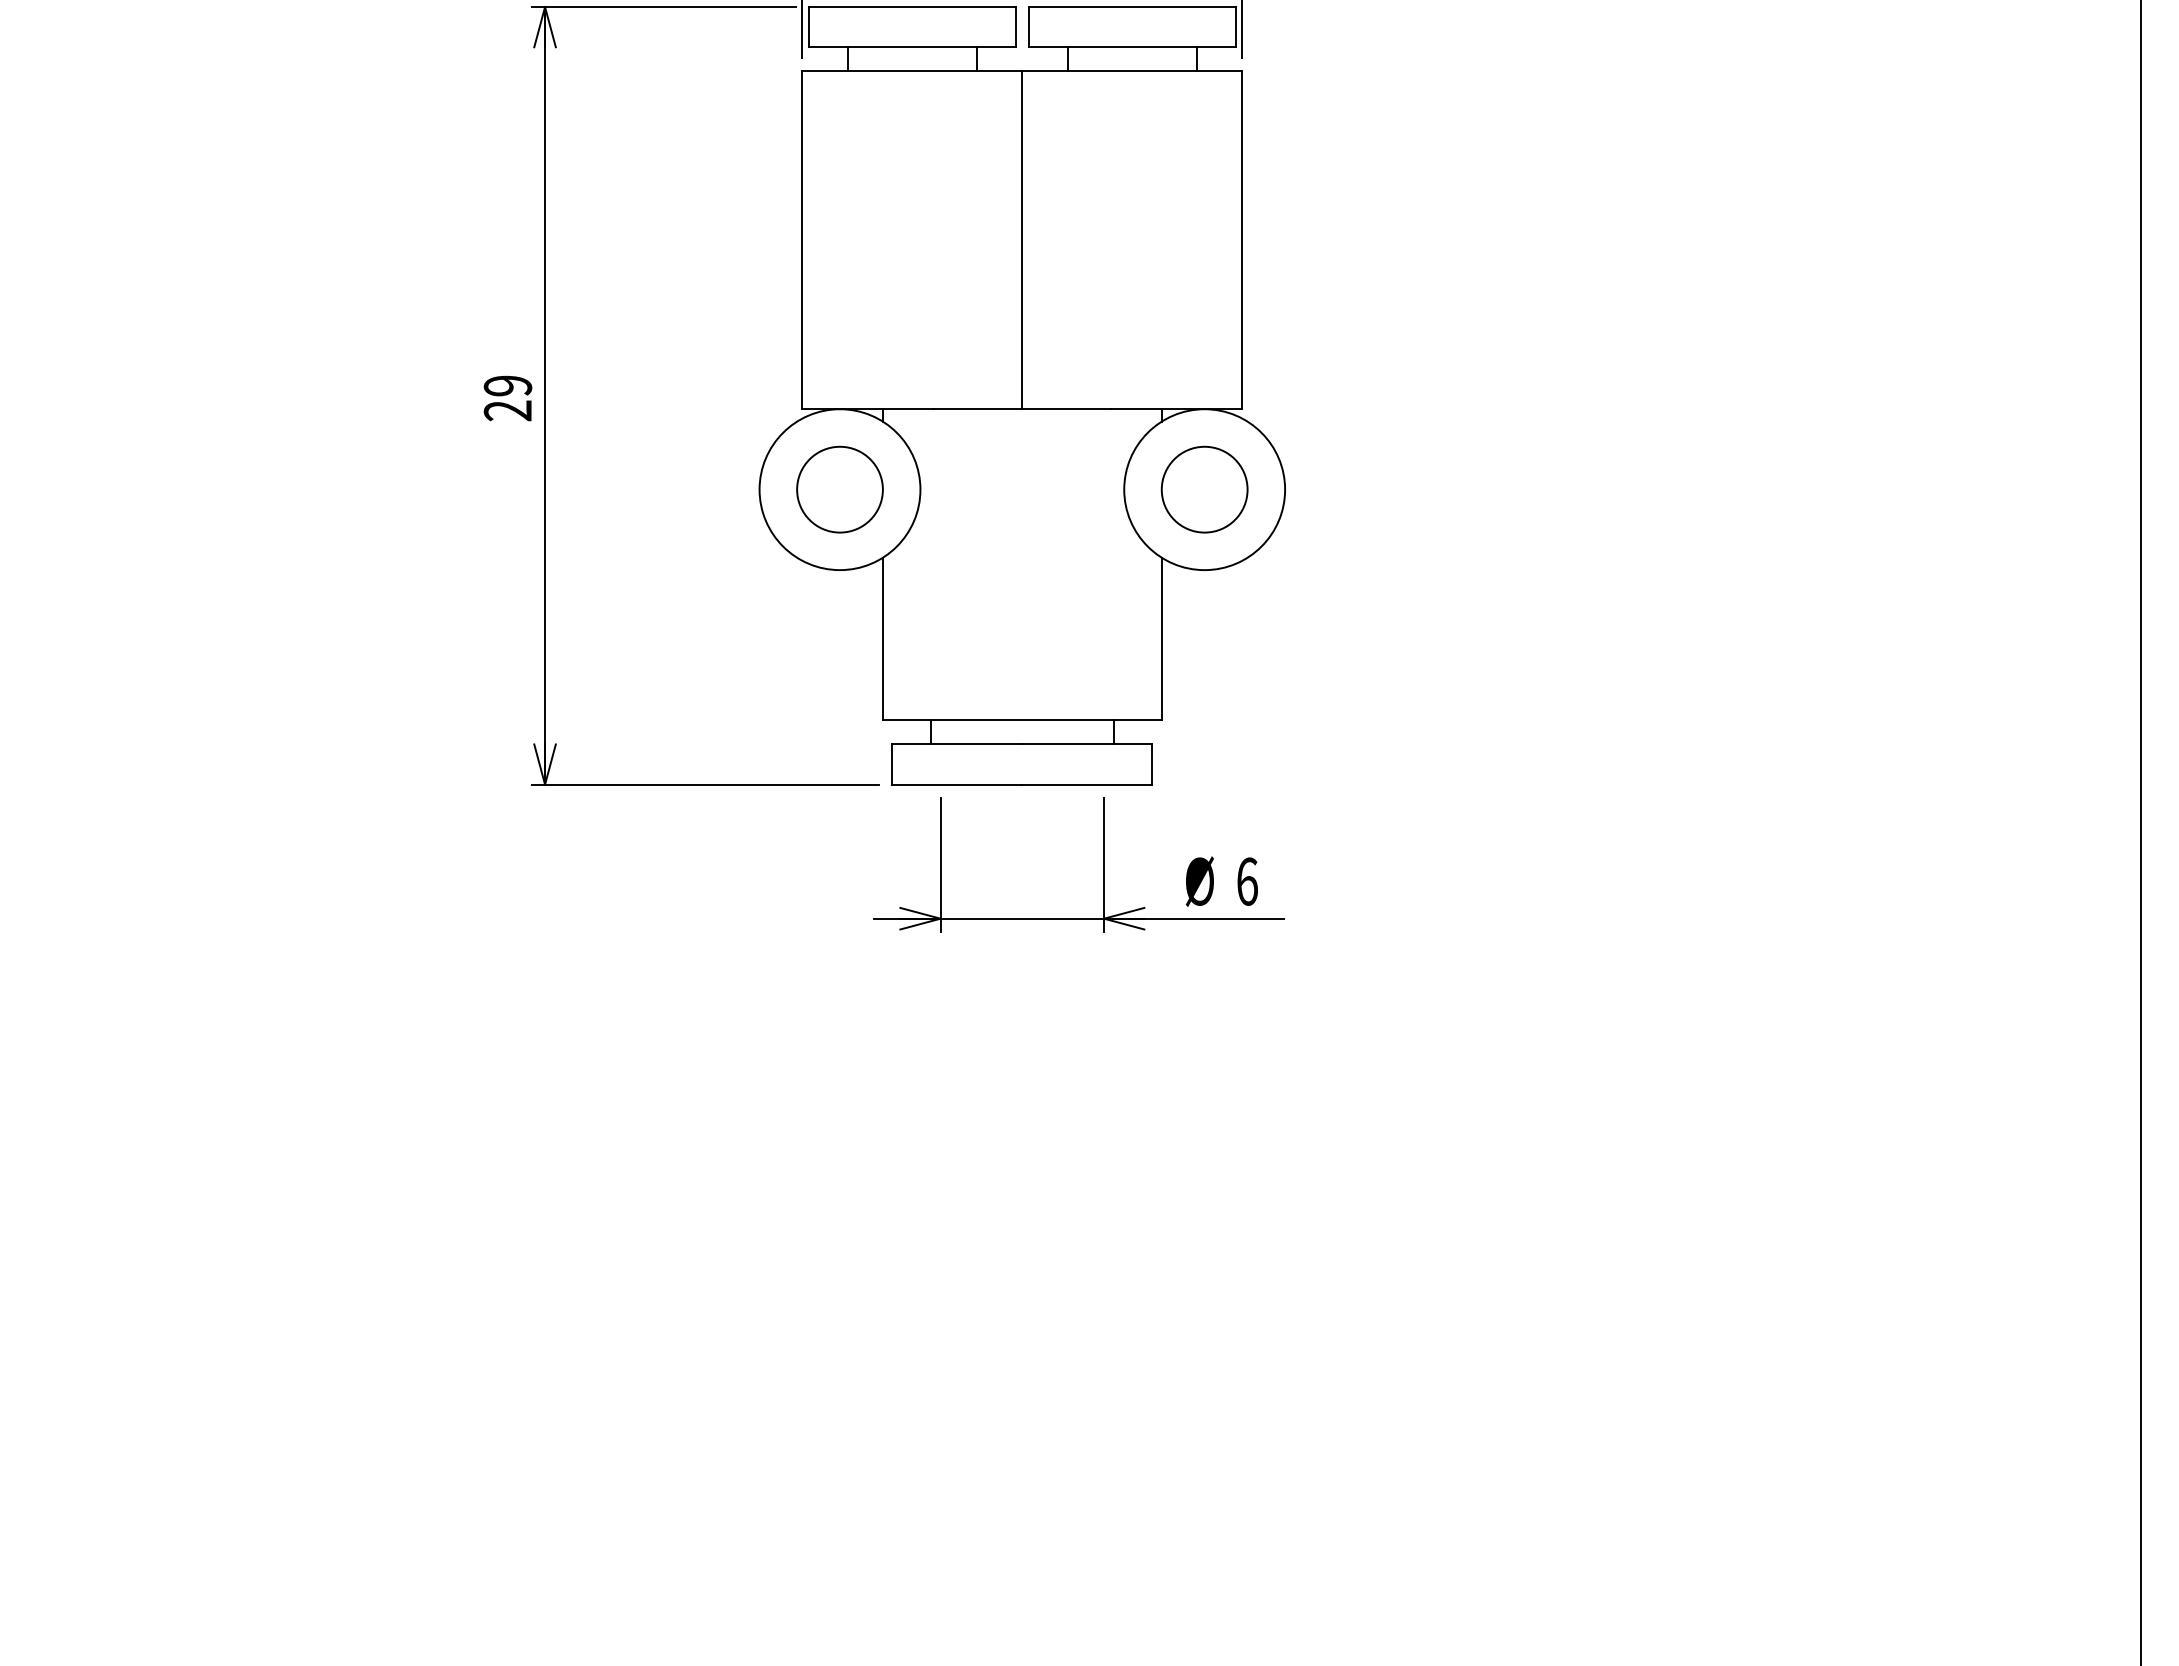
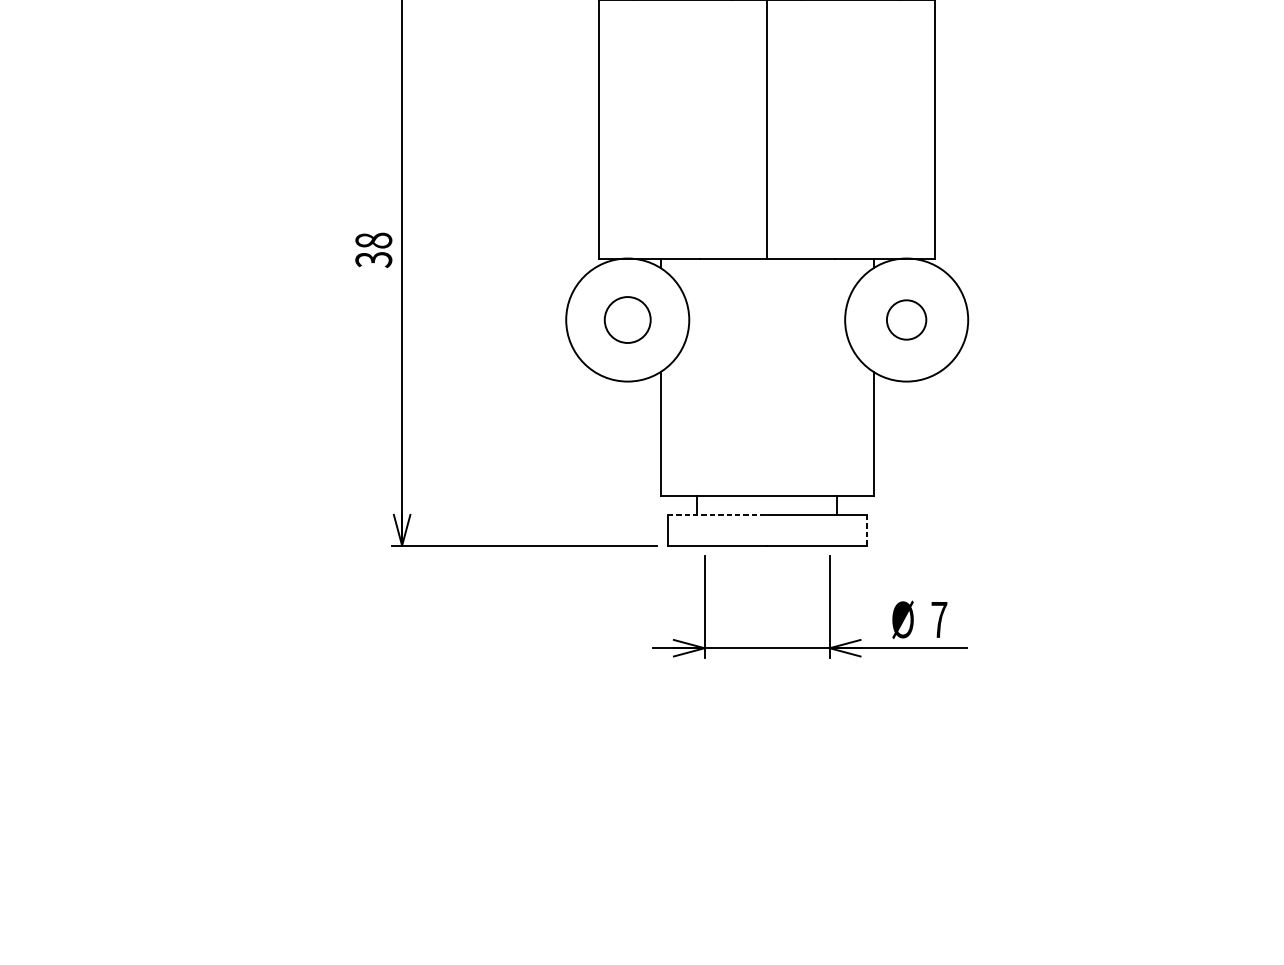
text: (507, 398) -> (373, 250), 29 -> 38
circle: (839, 489) -> (627, 319), size x0.7
circle: (1204, 489) -> (906, 319), size x0.6
line: (957, 744) -> (717, 514), solid -> dashed
line: (1152, 764) -> (866, 530), solid -> dashed
text: (1247, 881) -> (939, 619), 6 -> 7

